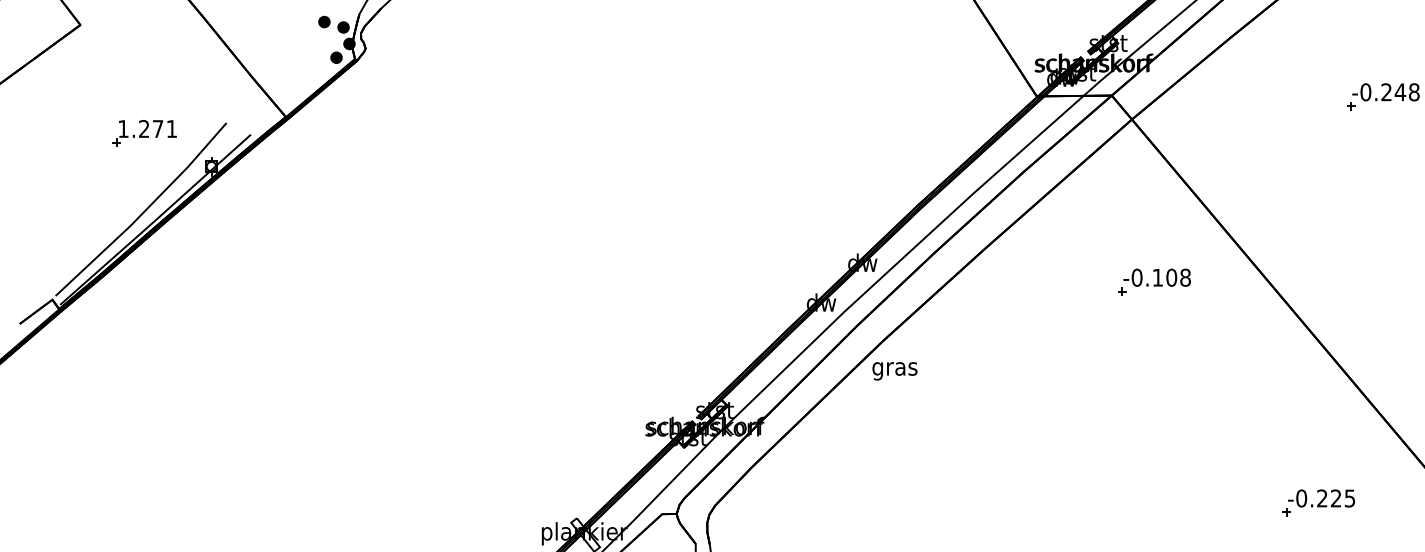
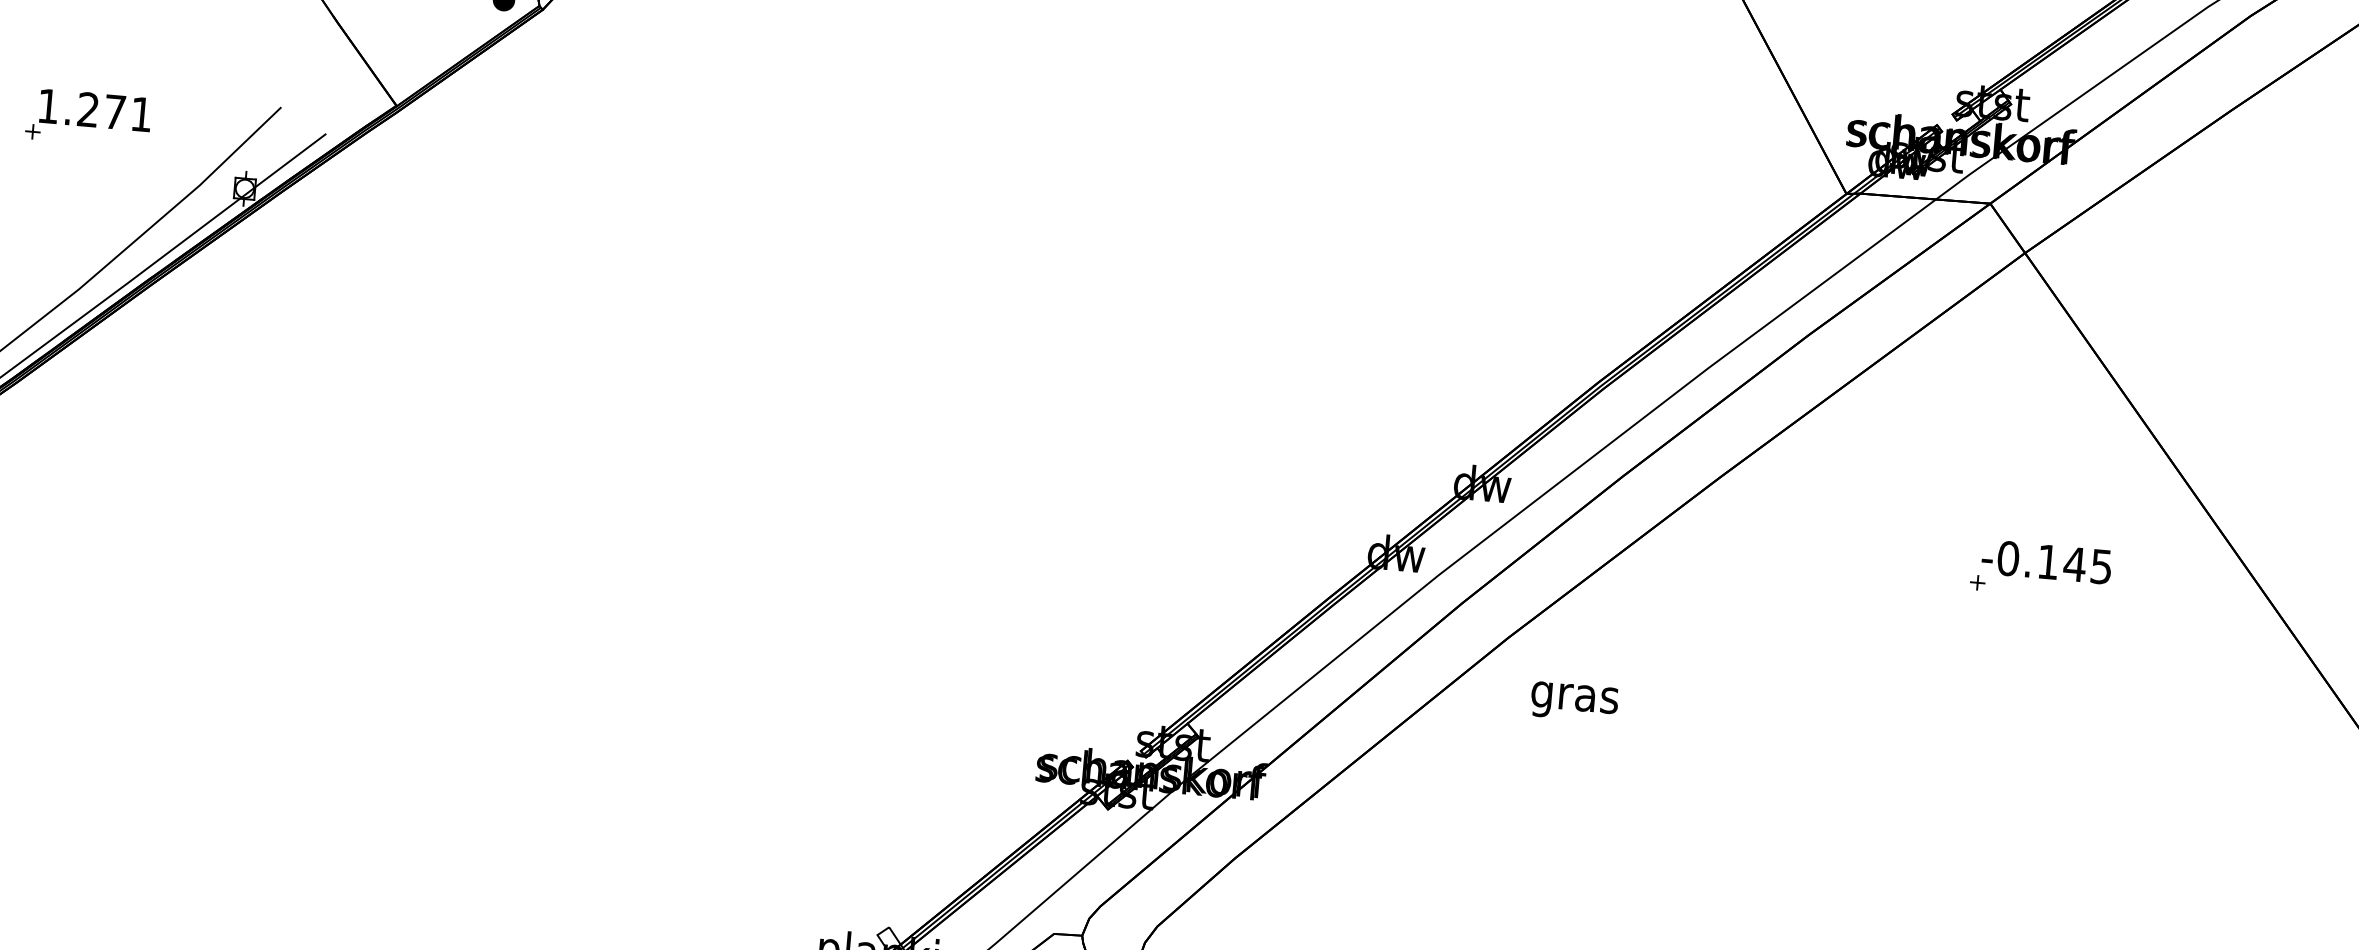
part: (144, 133) -> (88, 118), moved
text: (1178, 277) -> (2088, 565), -0.108 -> -0.145
text: (894, 371) -> (1573, 702), moved

